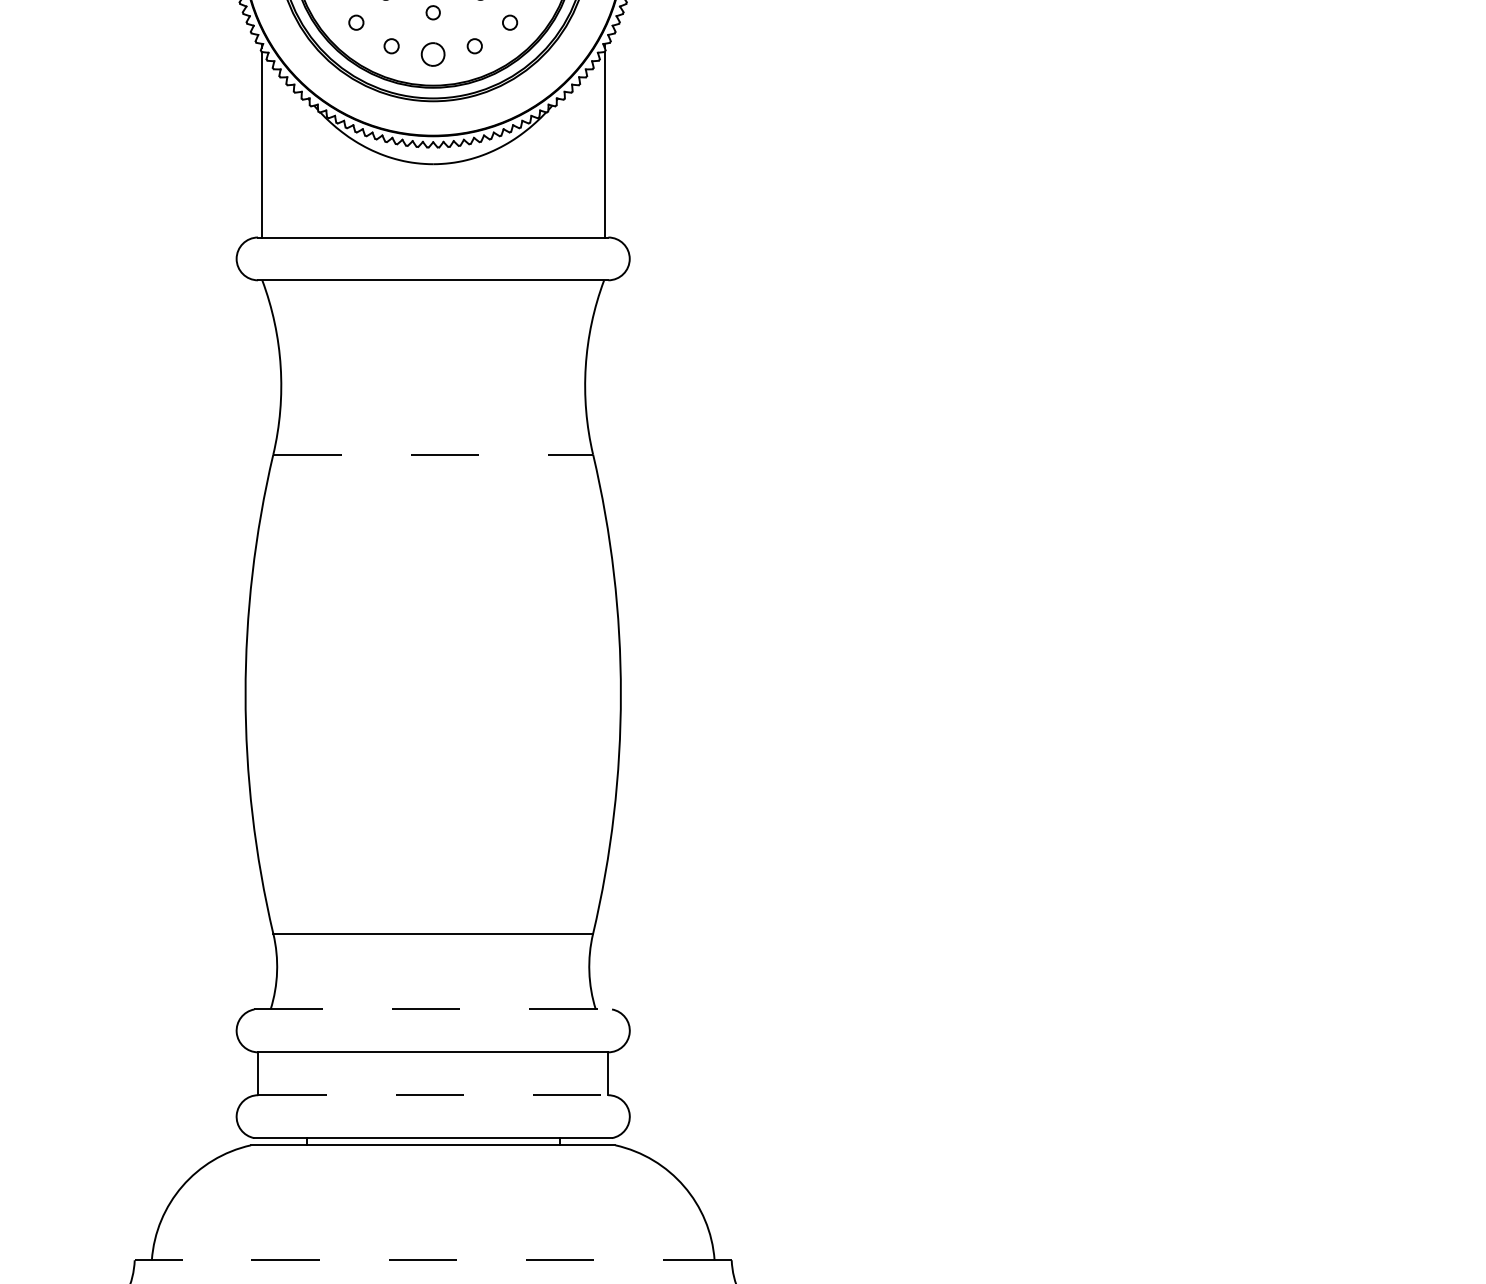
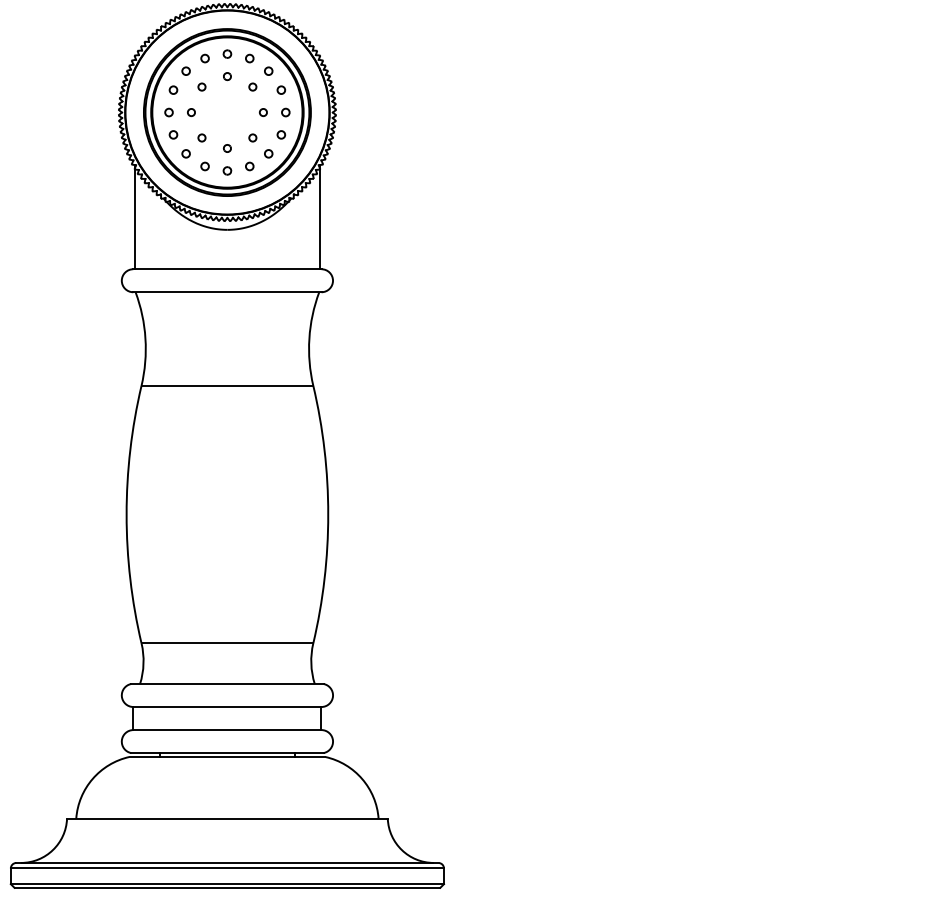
part: (433, 53) -> (227, 170), size x0.62
line: (433, 453) -> (227, 385), dashed -> solid
line: (433, 1008) -> (227, 683), dashed -> solid
line: (433, 1096) -> (227, 730), dashed -> solid
line: (431, 1259) -> (226, 818), dashed -> solid

